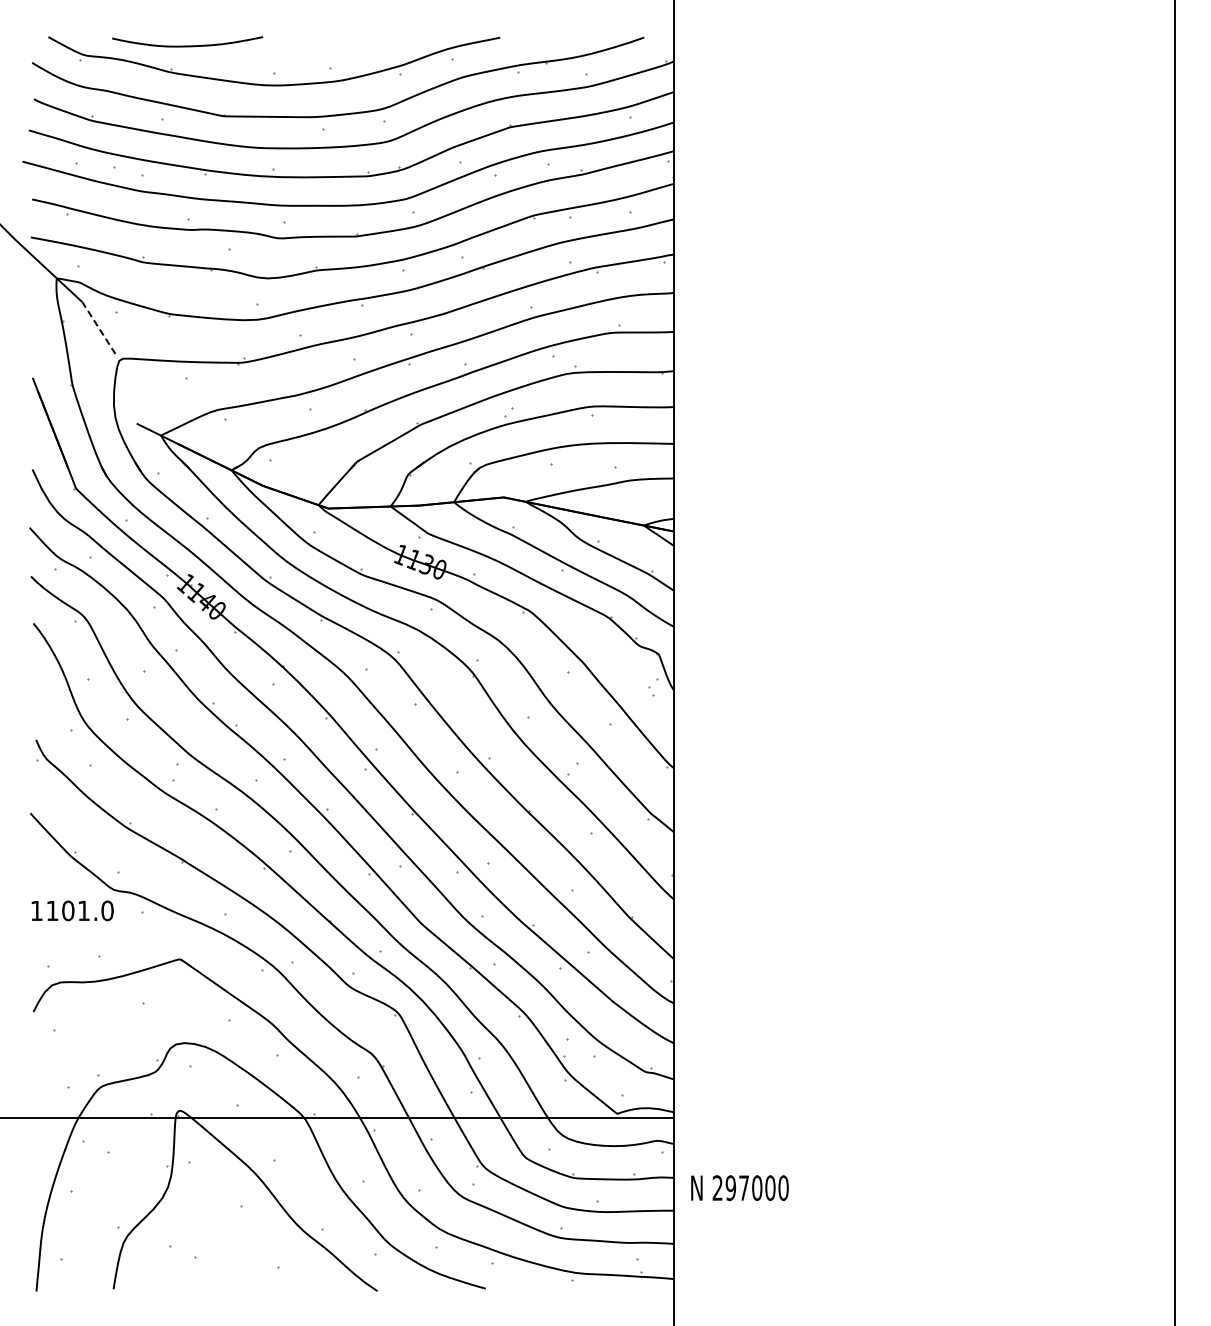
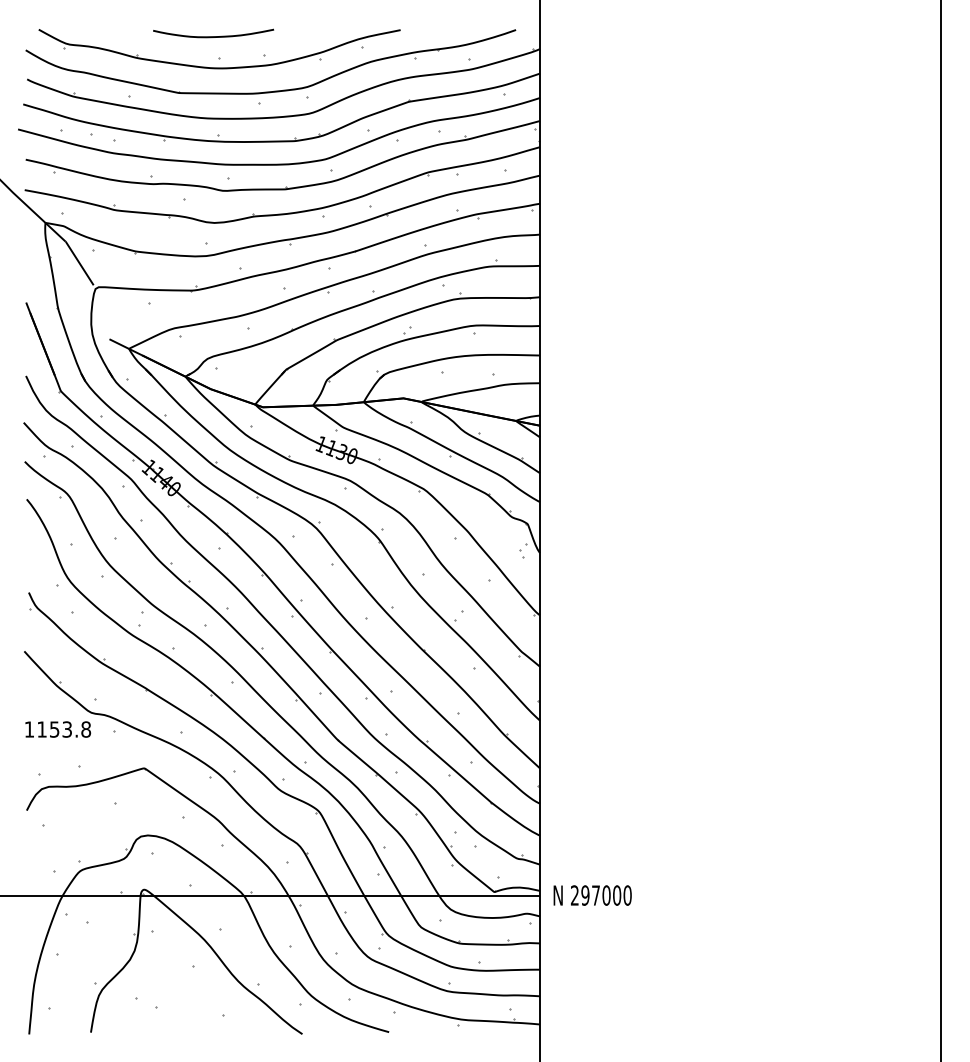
curve: (187, 45) -> (213, 36), moved
line: (99, 328) -> (79, 263), dashed -> solid
text: (87, 910) -> (70, 729), 1101.0 -> 1153.8
text: (739, 1187) -> (592, 895), moved

